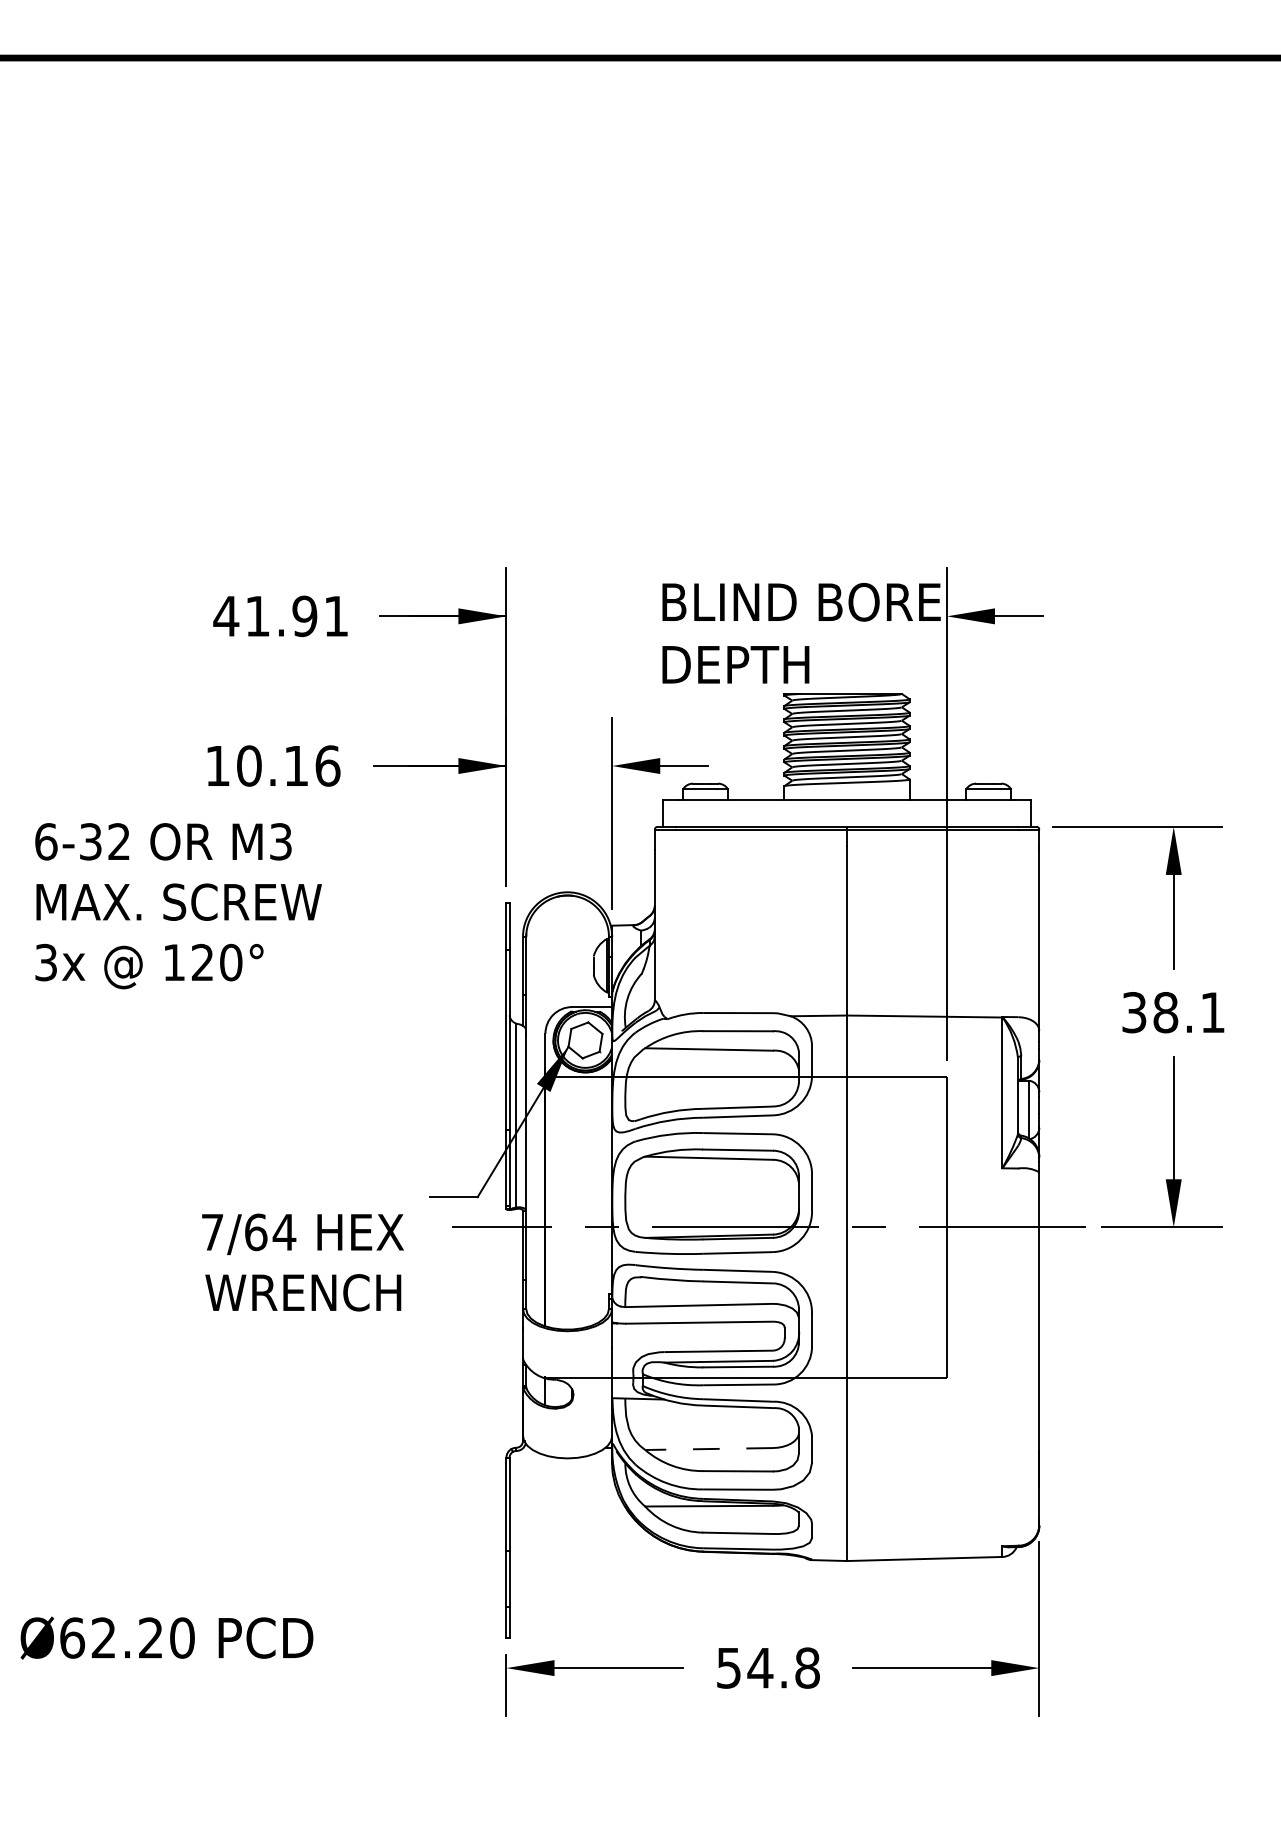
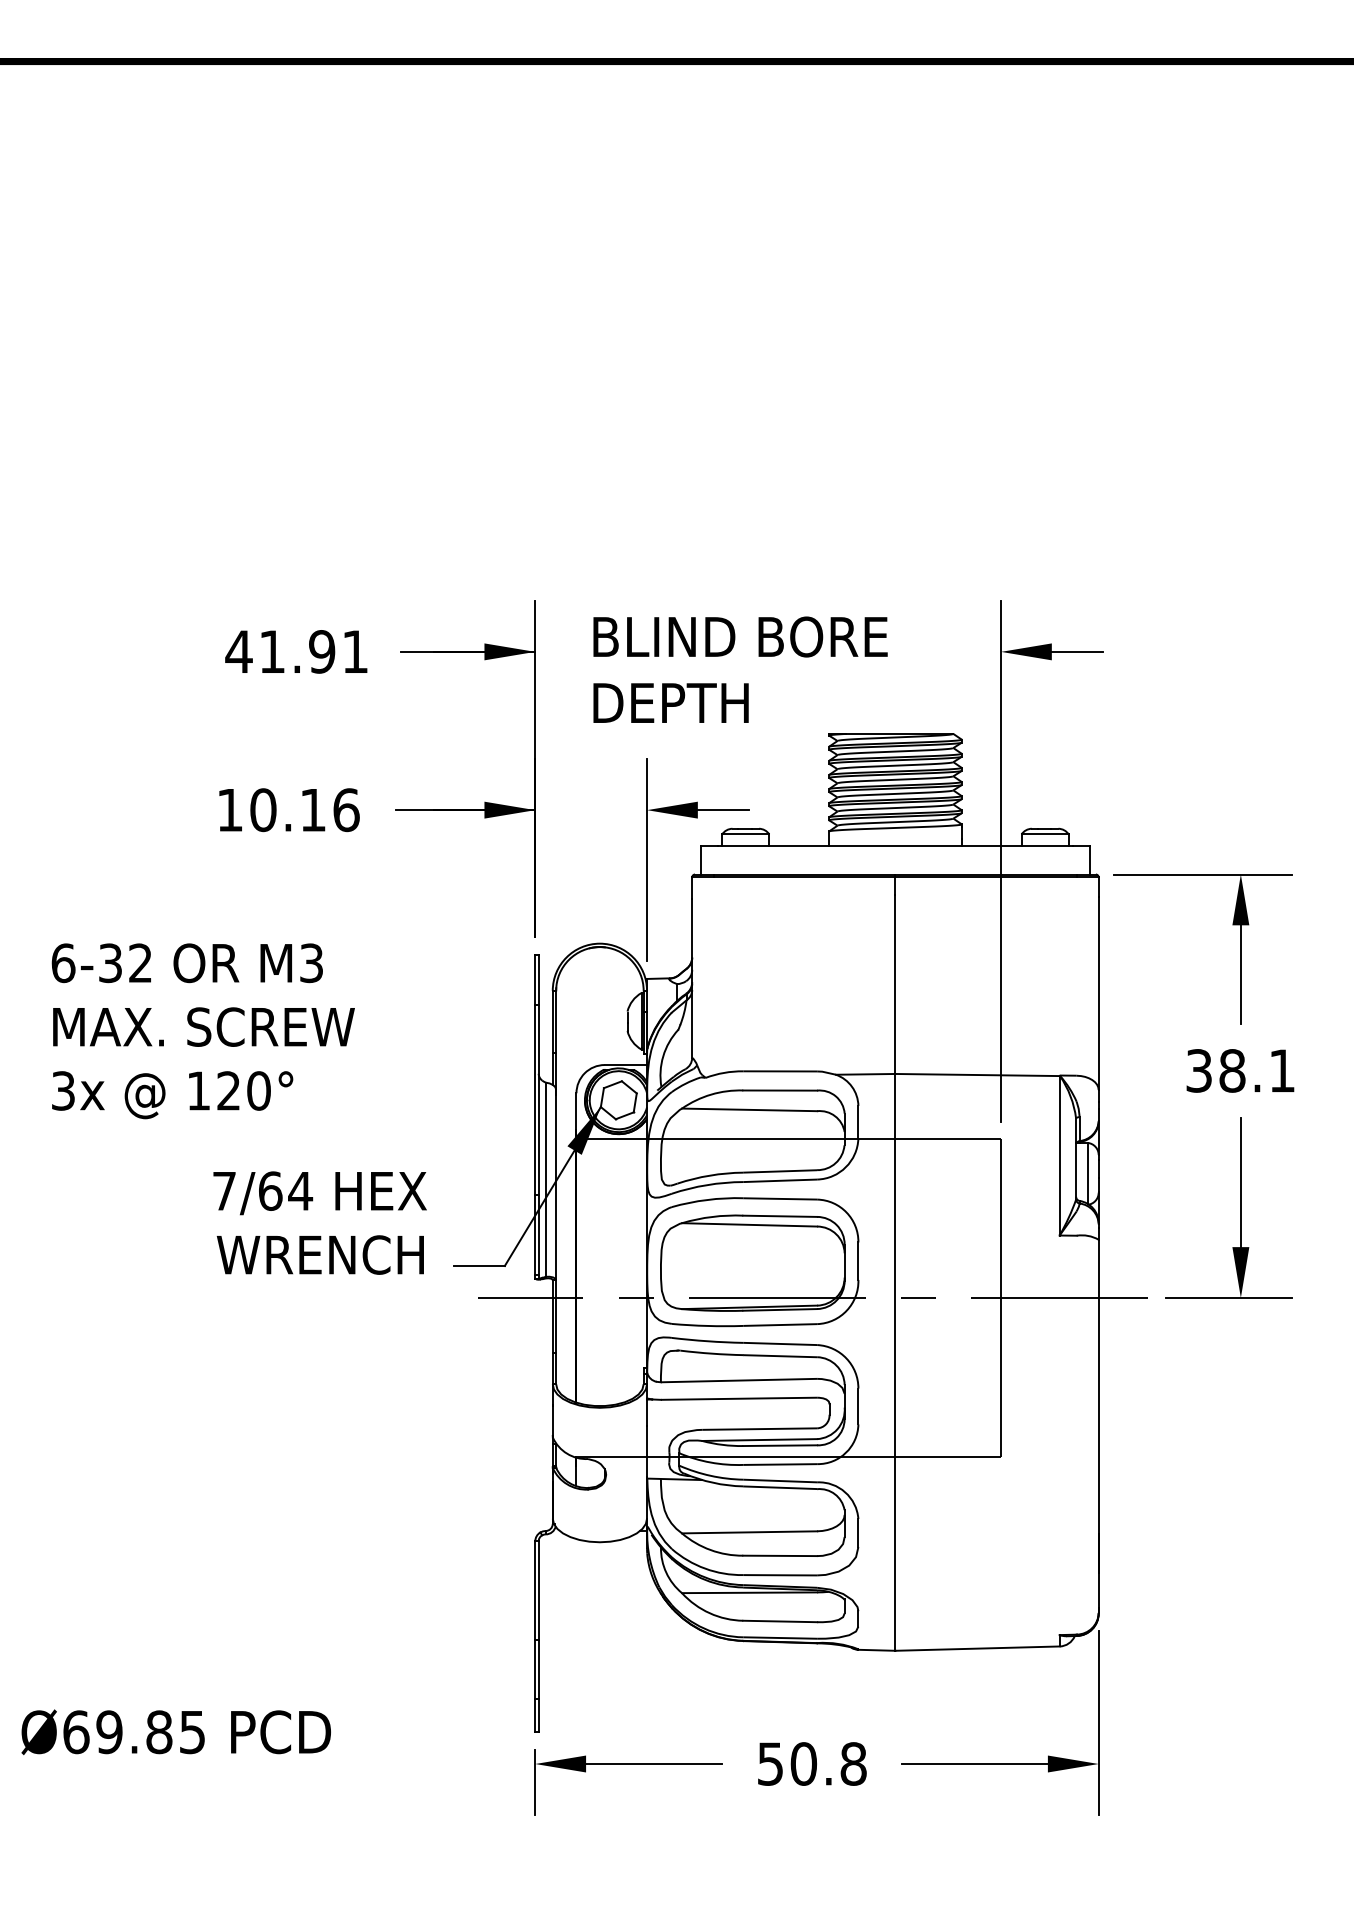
text: (801, 632) -> (740, 668), moved
text: (178, 906) -> (203, 1031), moved
text: (302, 1262) -> (319, 1223), moved
line: (709, 1449) -> (749, 1532), dashed -> solid
text: (142, 1637) -> (150, 1731), Ø62.20 -> Ø69.85
text: (760, 1667) -> (803, 1763), 54.8 -> 50.8

